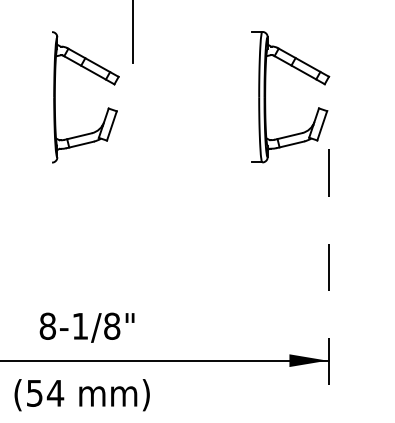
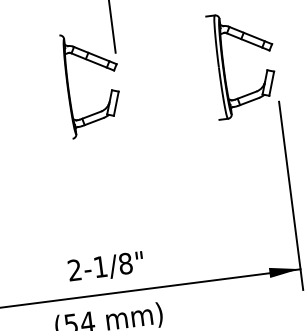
part: (99, 77) -> (101, 66), moved
line: (328, 268) -> (291, 196), dashed -> solid
text: (47, 325) -> (74, 269), 8-1/8" -> 2-1/8"

